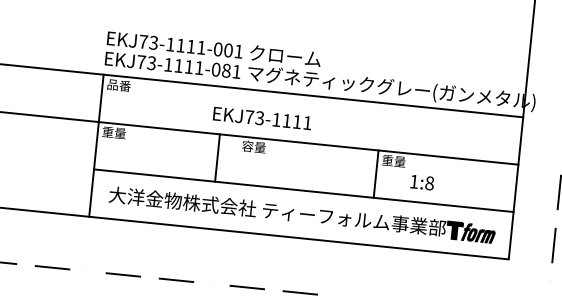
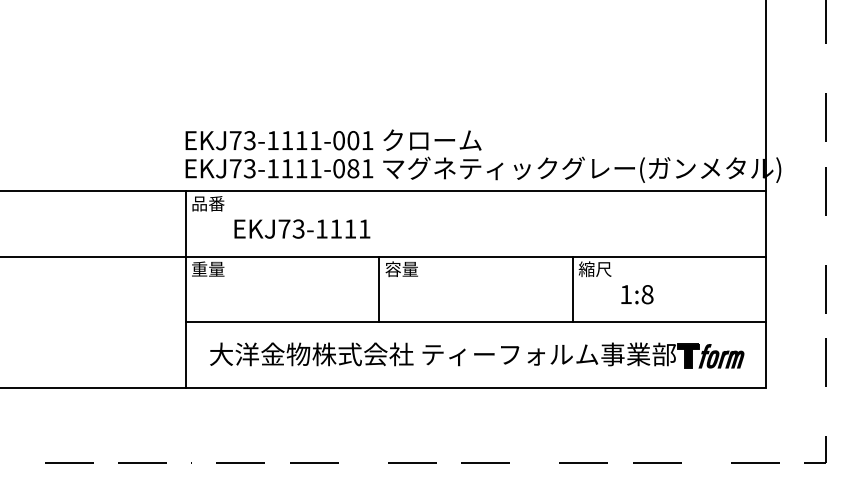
text: (262, 118) -> (302, 228), moved
line: (217, 158) -> (379, 289), moved
text: (393, 161) -> (594, 269), 重量 -> 縮尺

